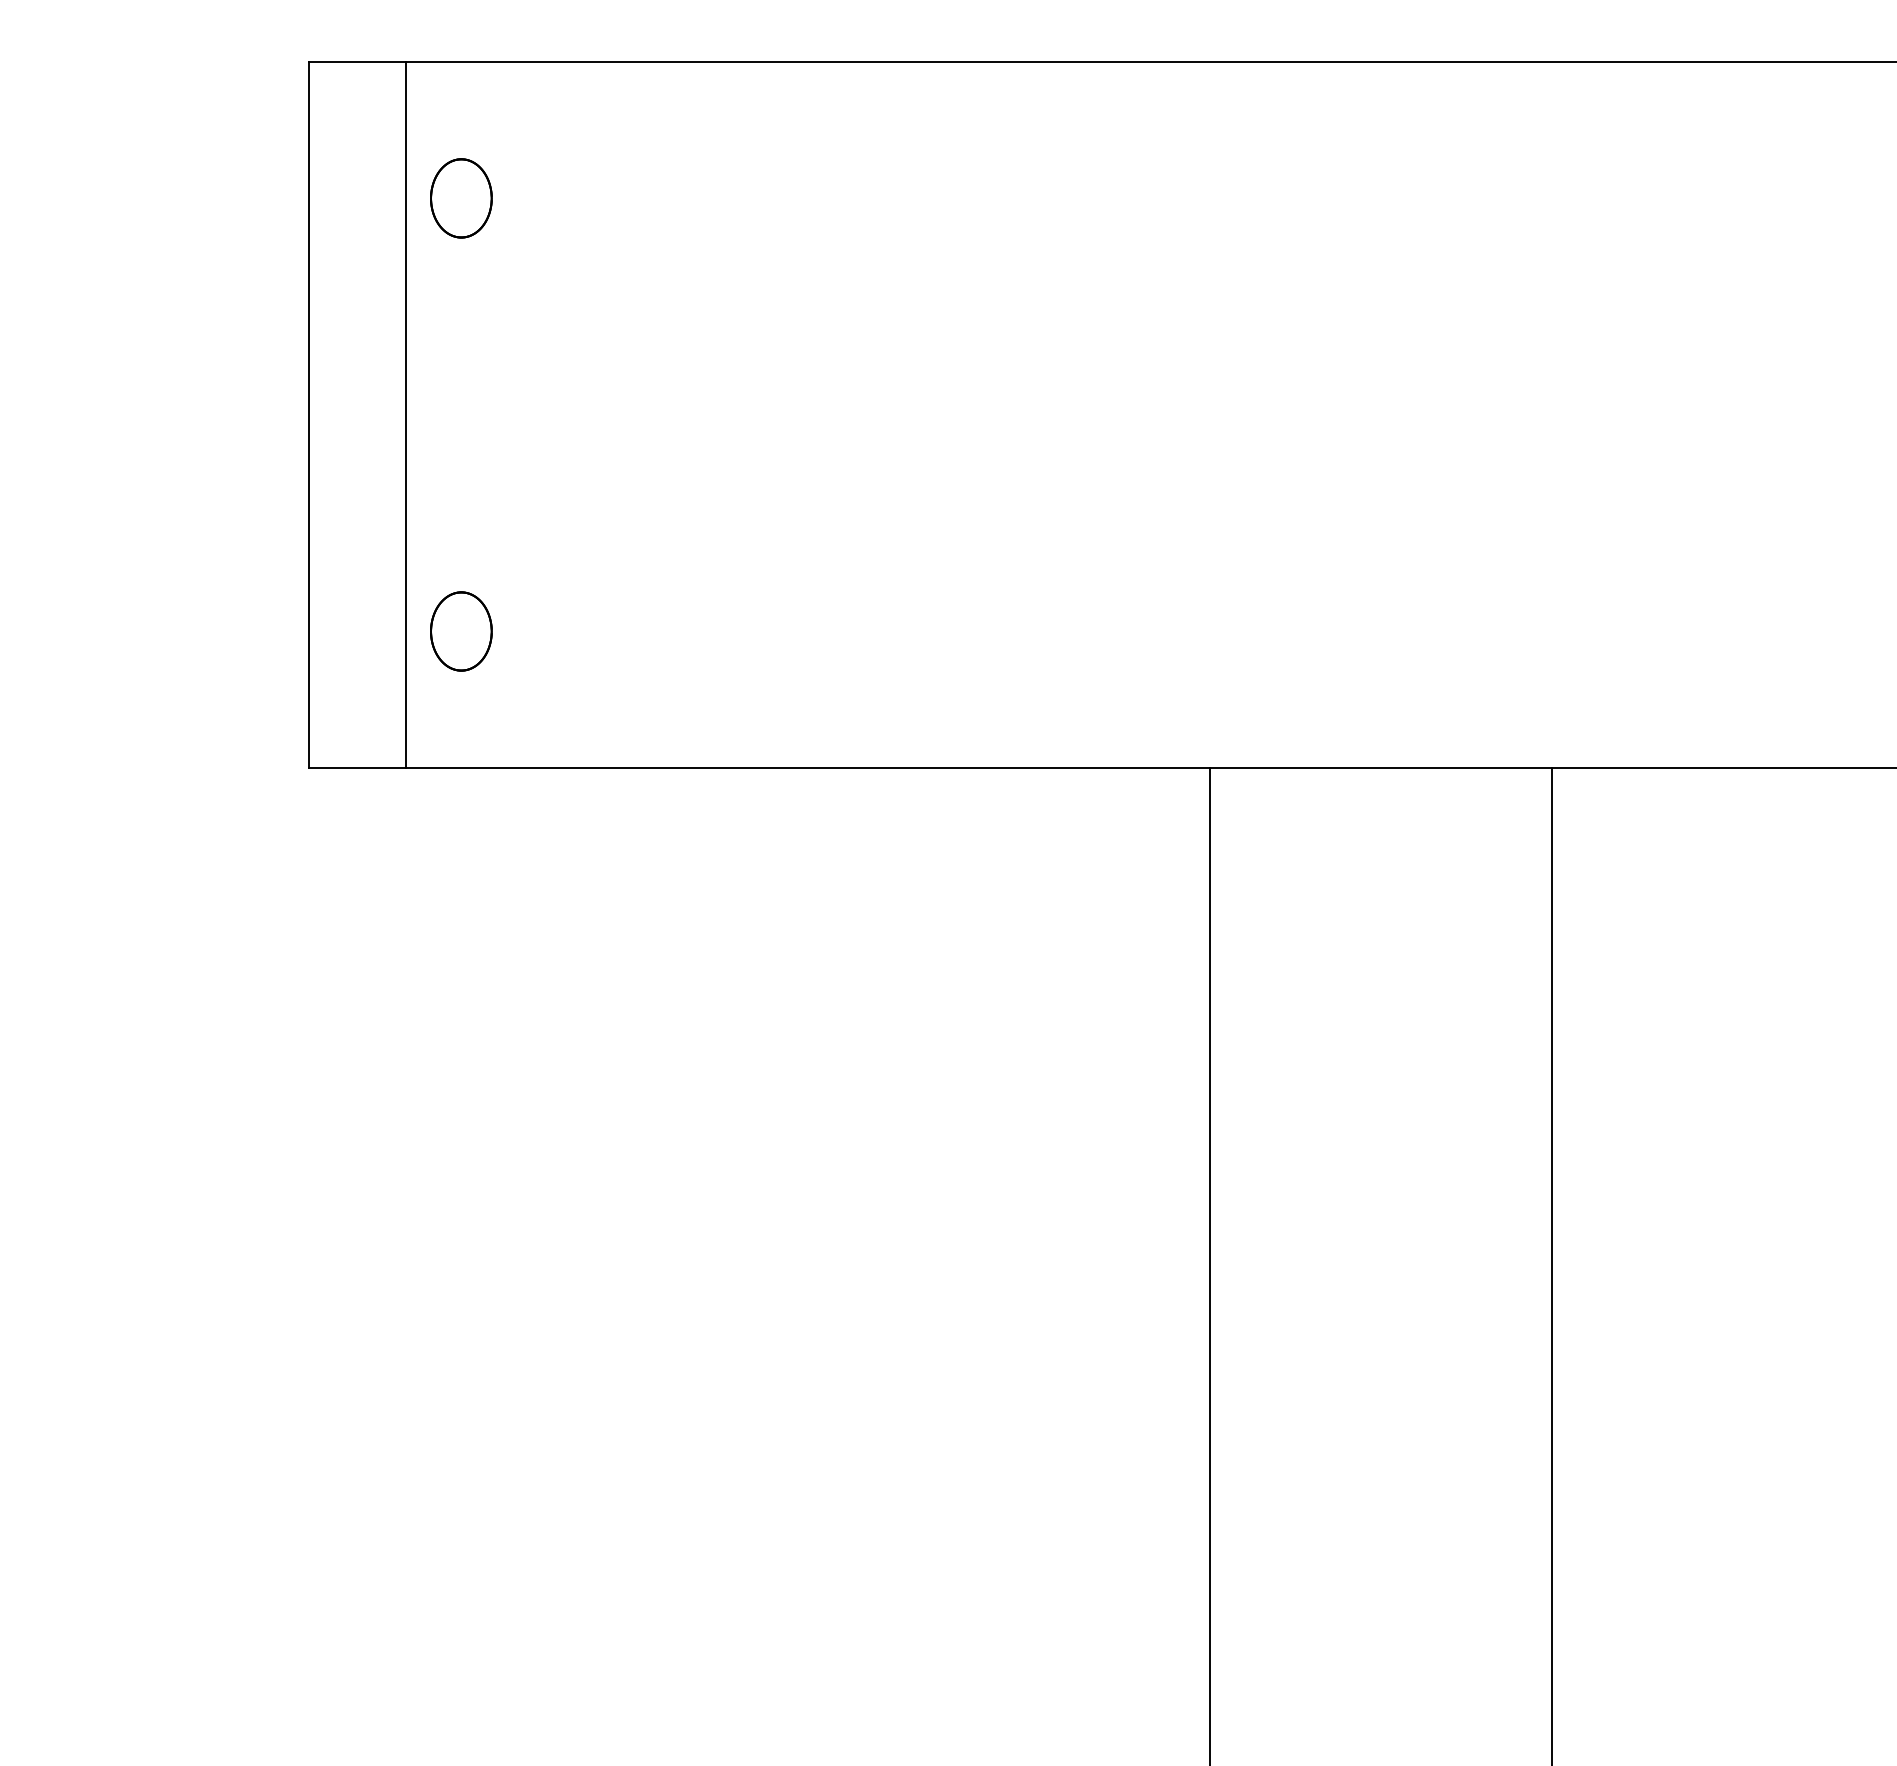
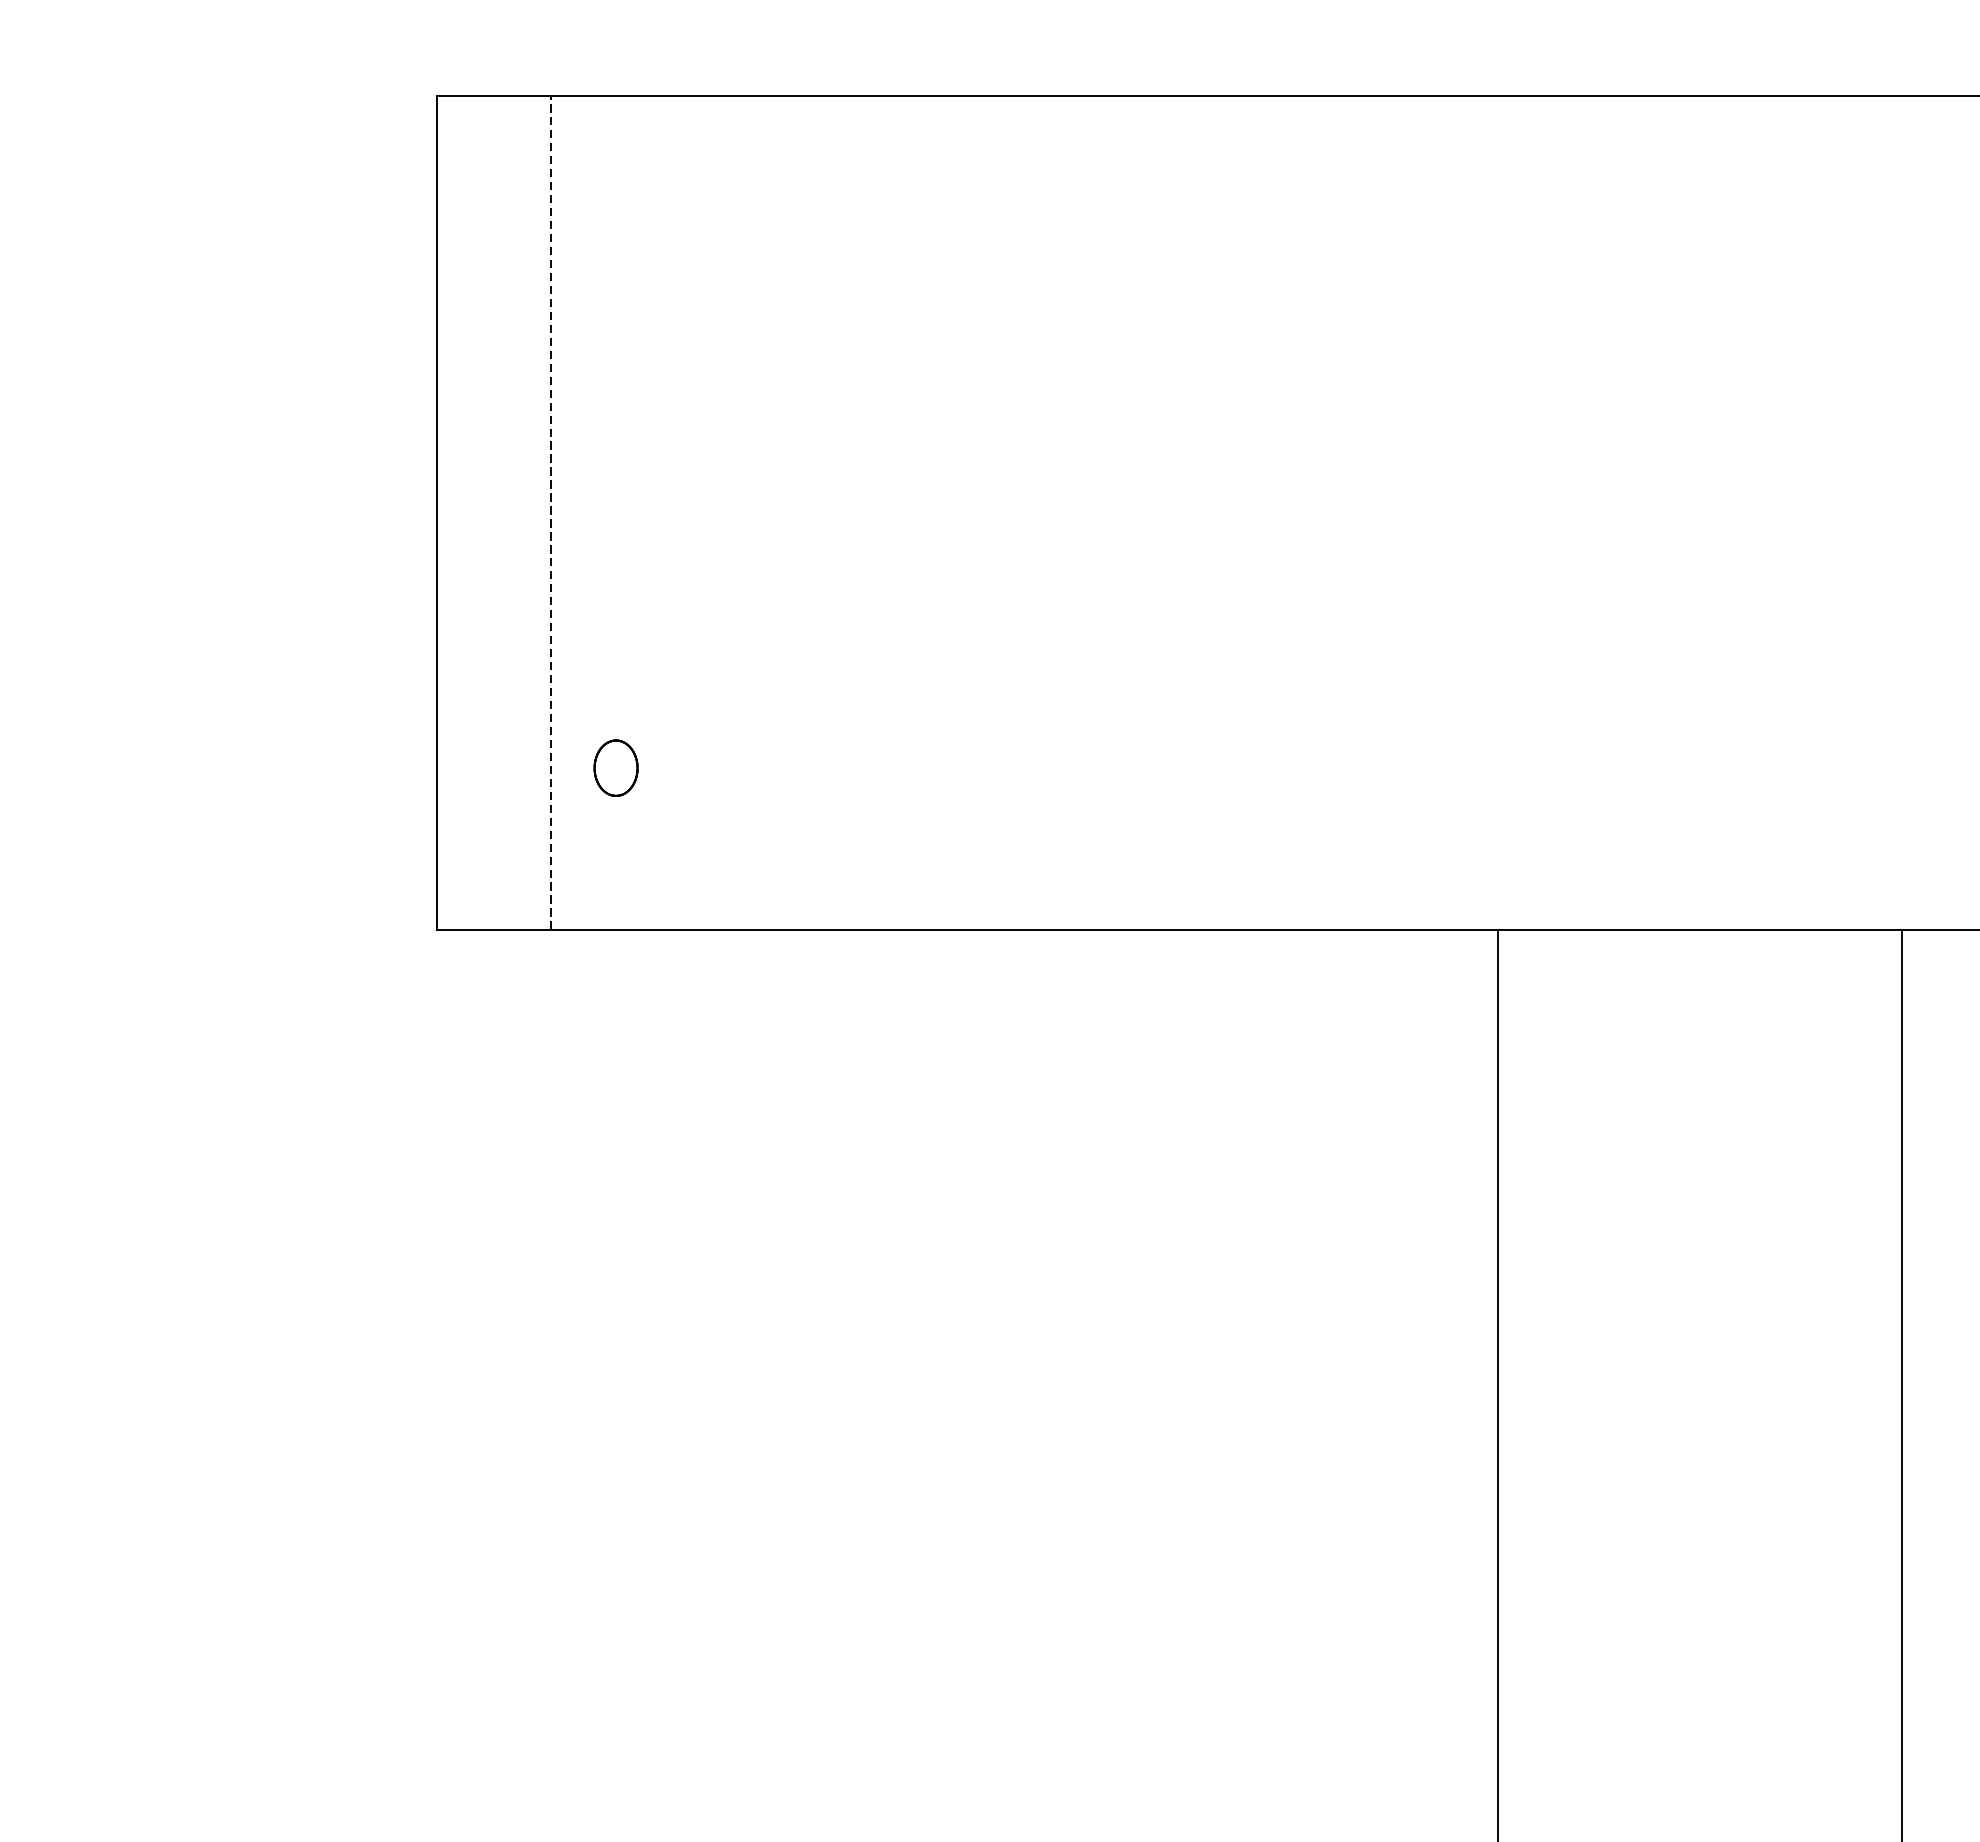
part: (461, 198) -> (616, 257), removed
line: (406, 414) -> (551, 512), solid -> dashed
part: (461, 631) -> (616, 768), size x0.6

